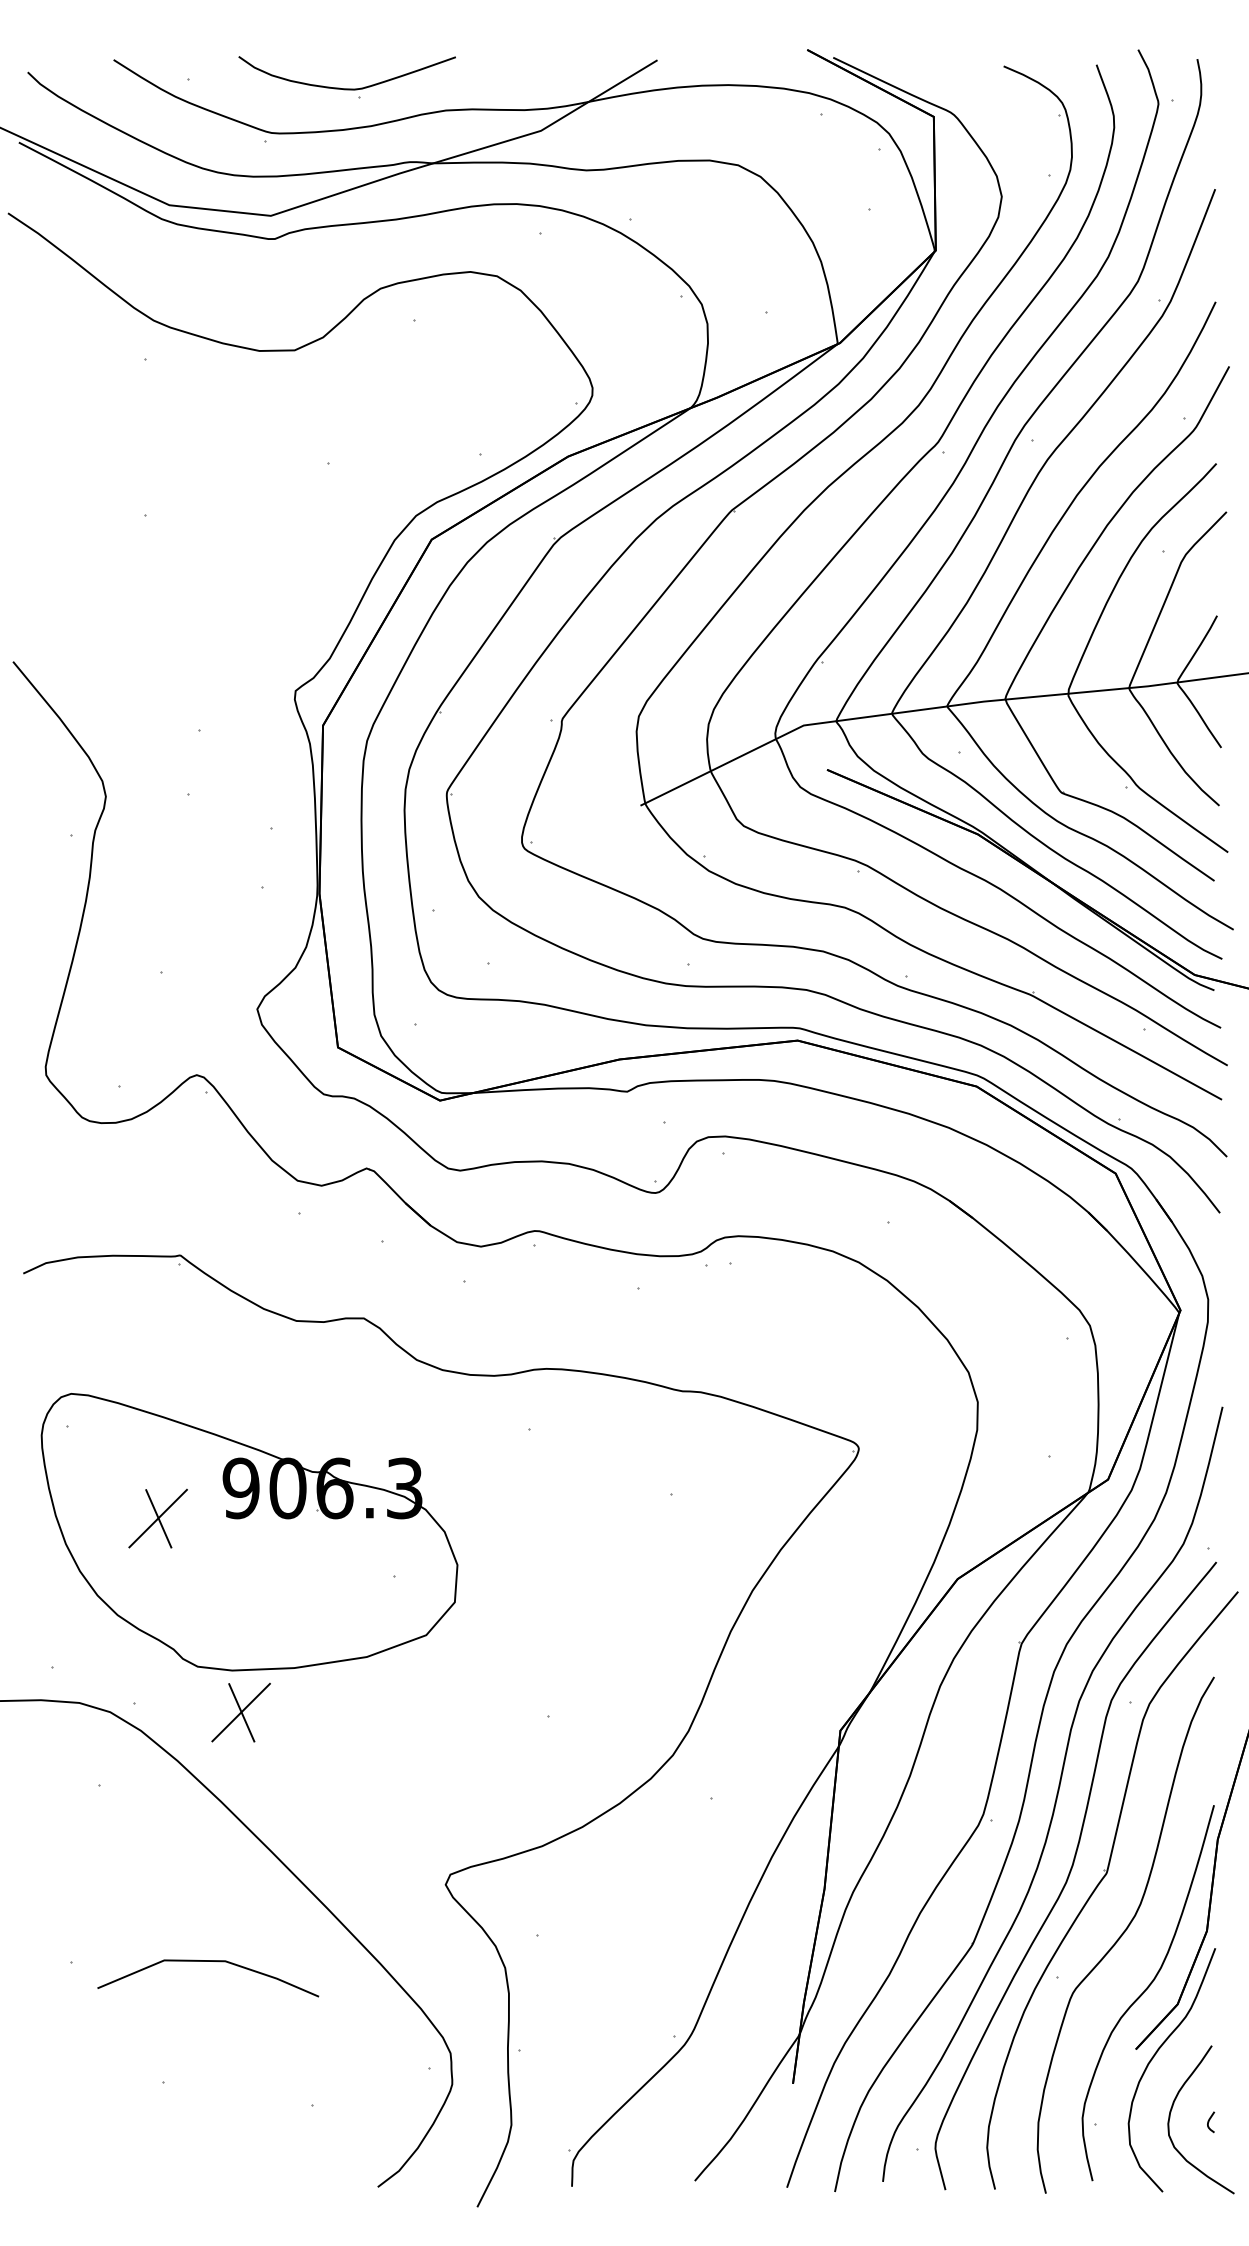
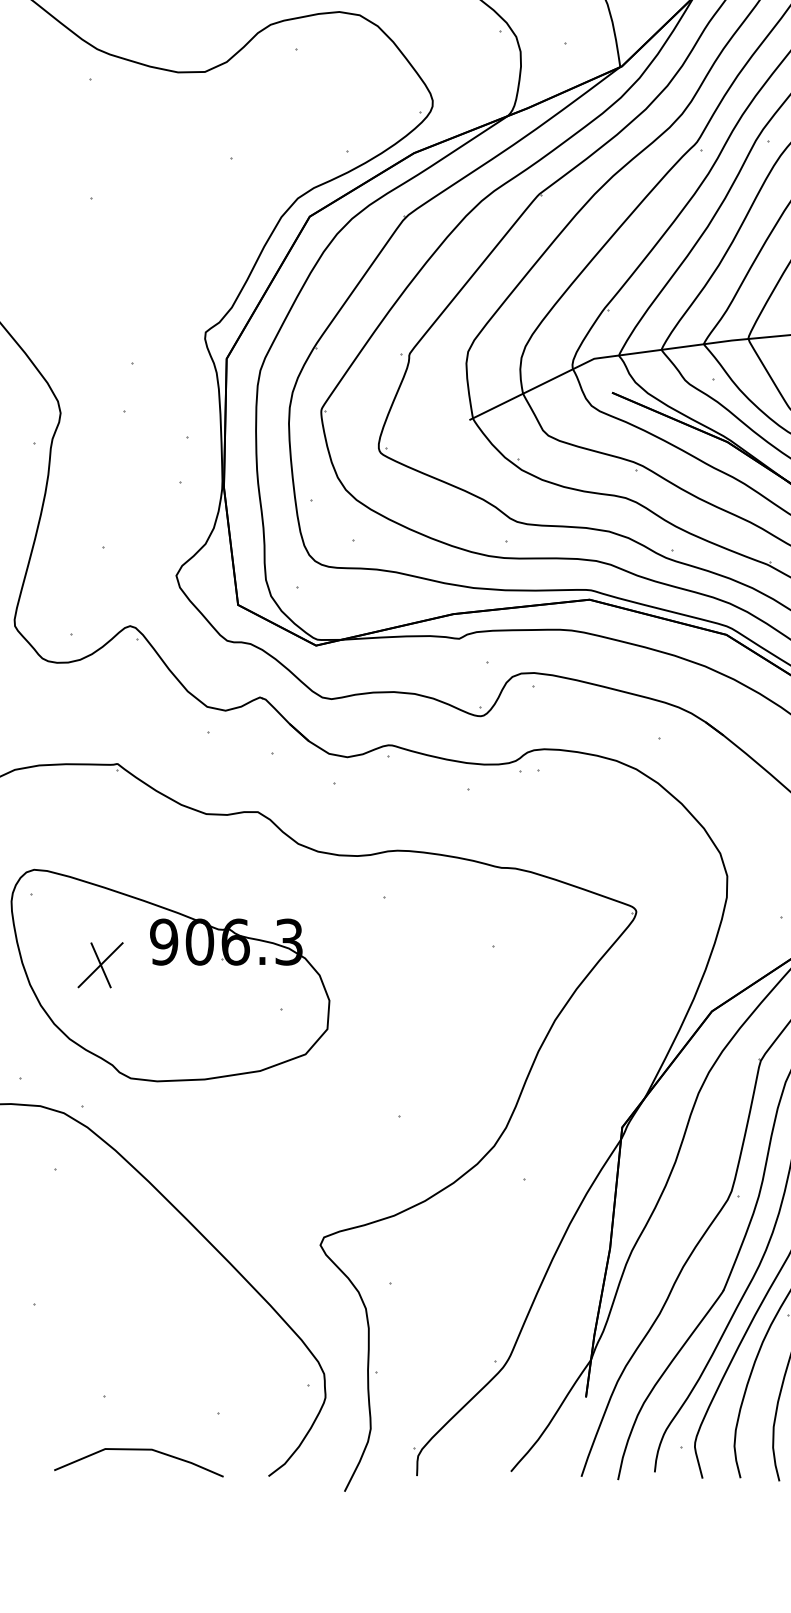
part: (240, 1712) -> (163, 1113), removed
line: (208, 1961) -> (139, 1449), moved

